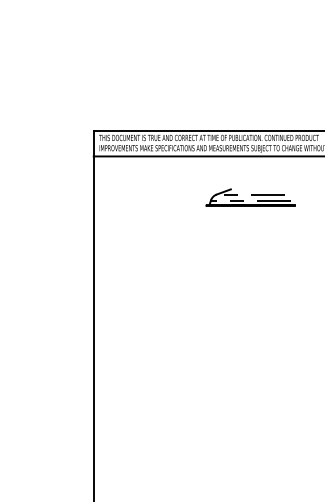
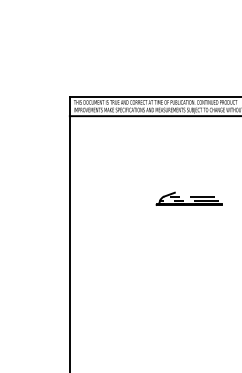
part: (250, 197) -> (189, 198), moved

